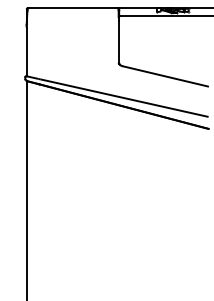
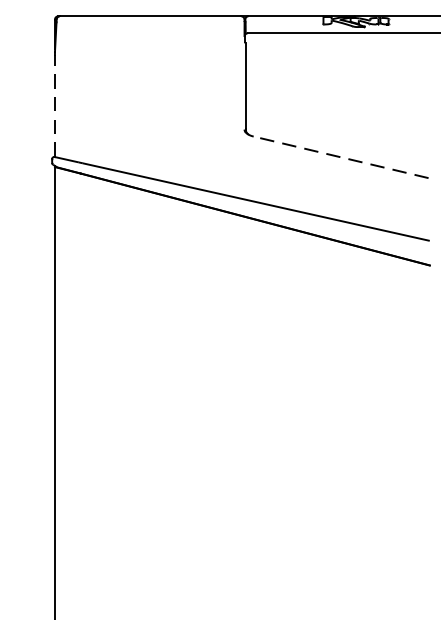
line: (26, 51) -> (54, 106), solid -> dashed
line: (165, 76) -> (341, 157), solid -> dashed

